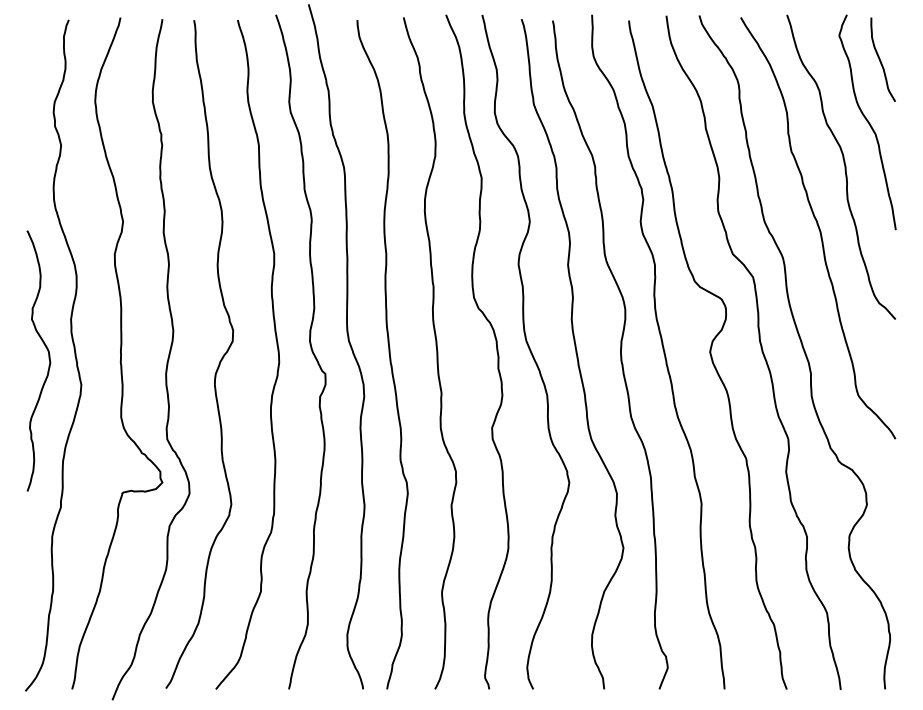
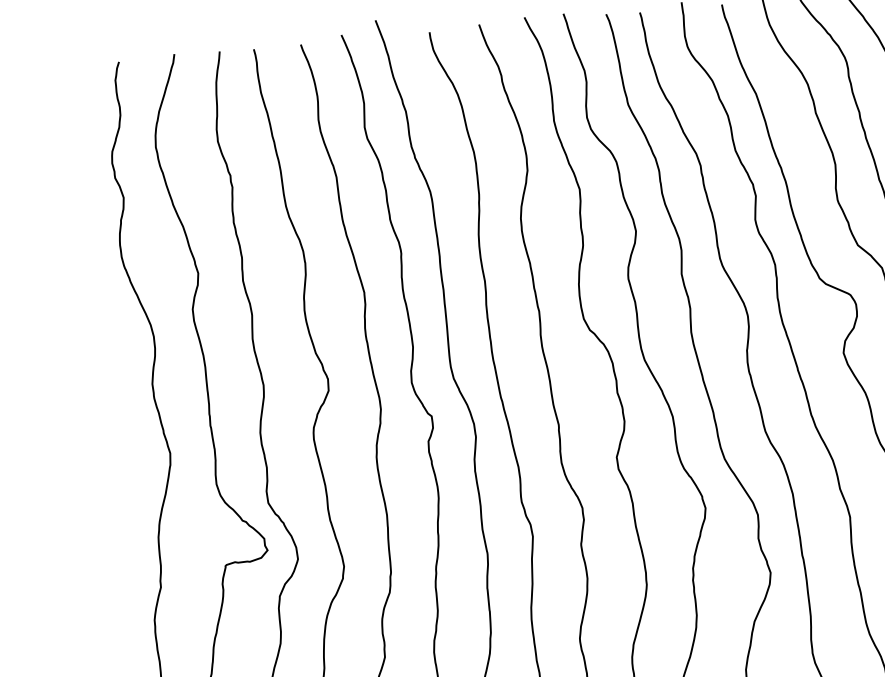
curve: (48, 358) -> (132, 428), removed

